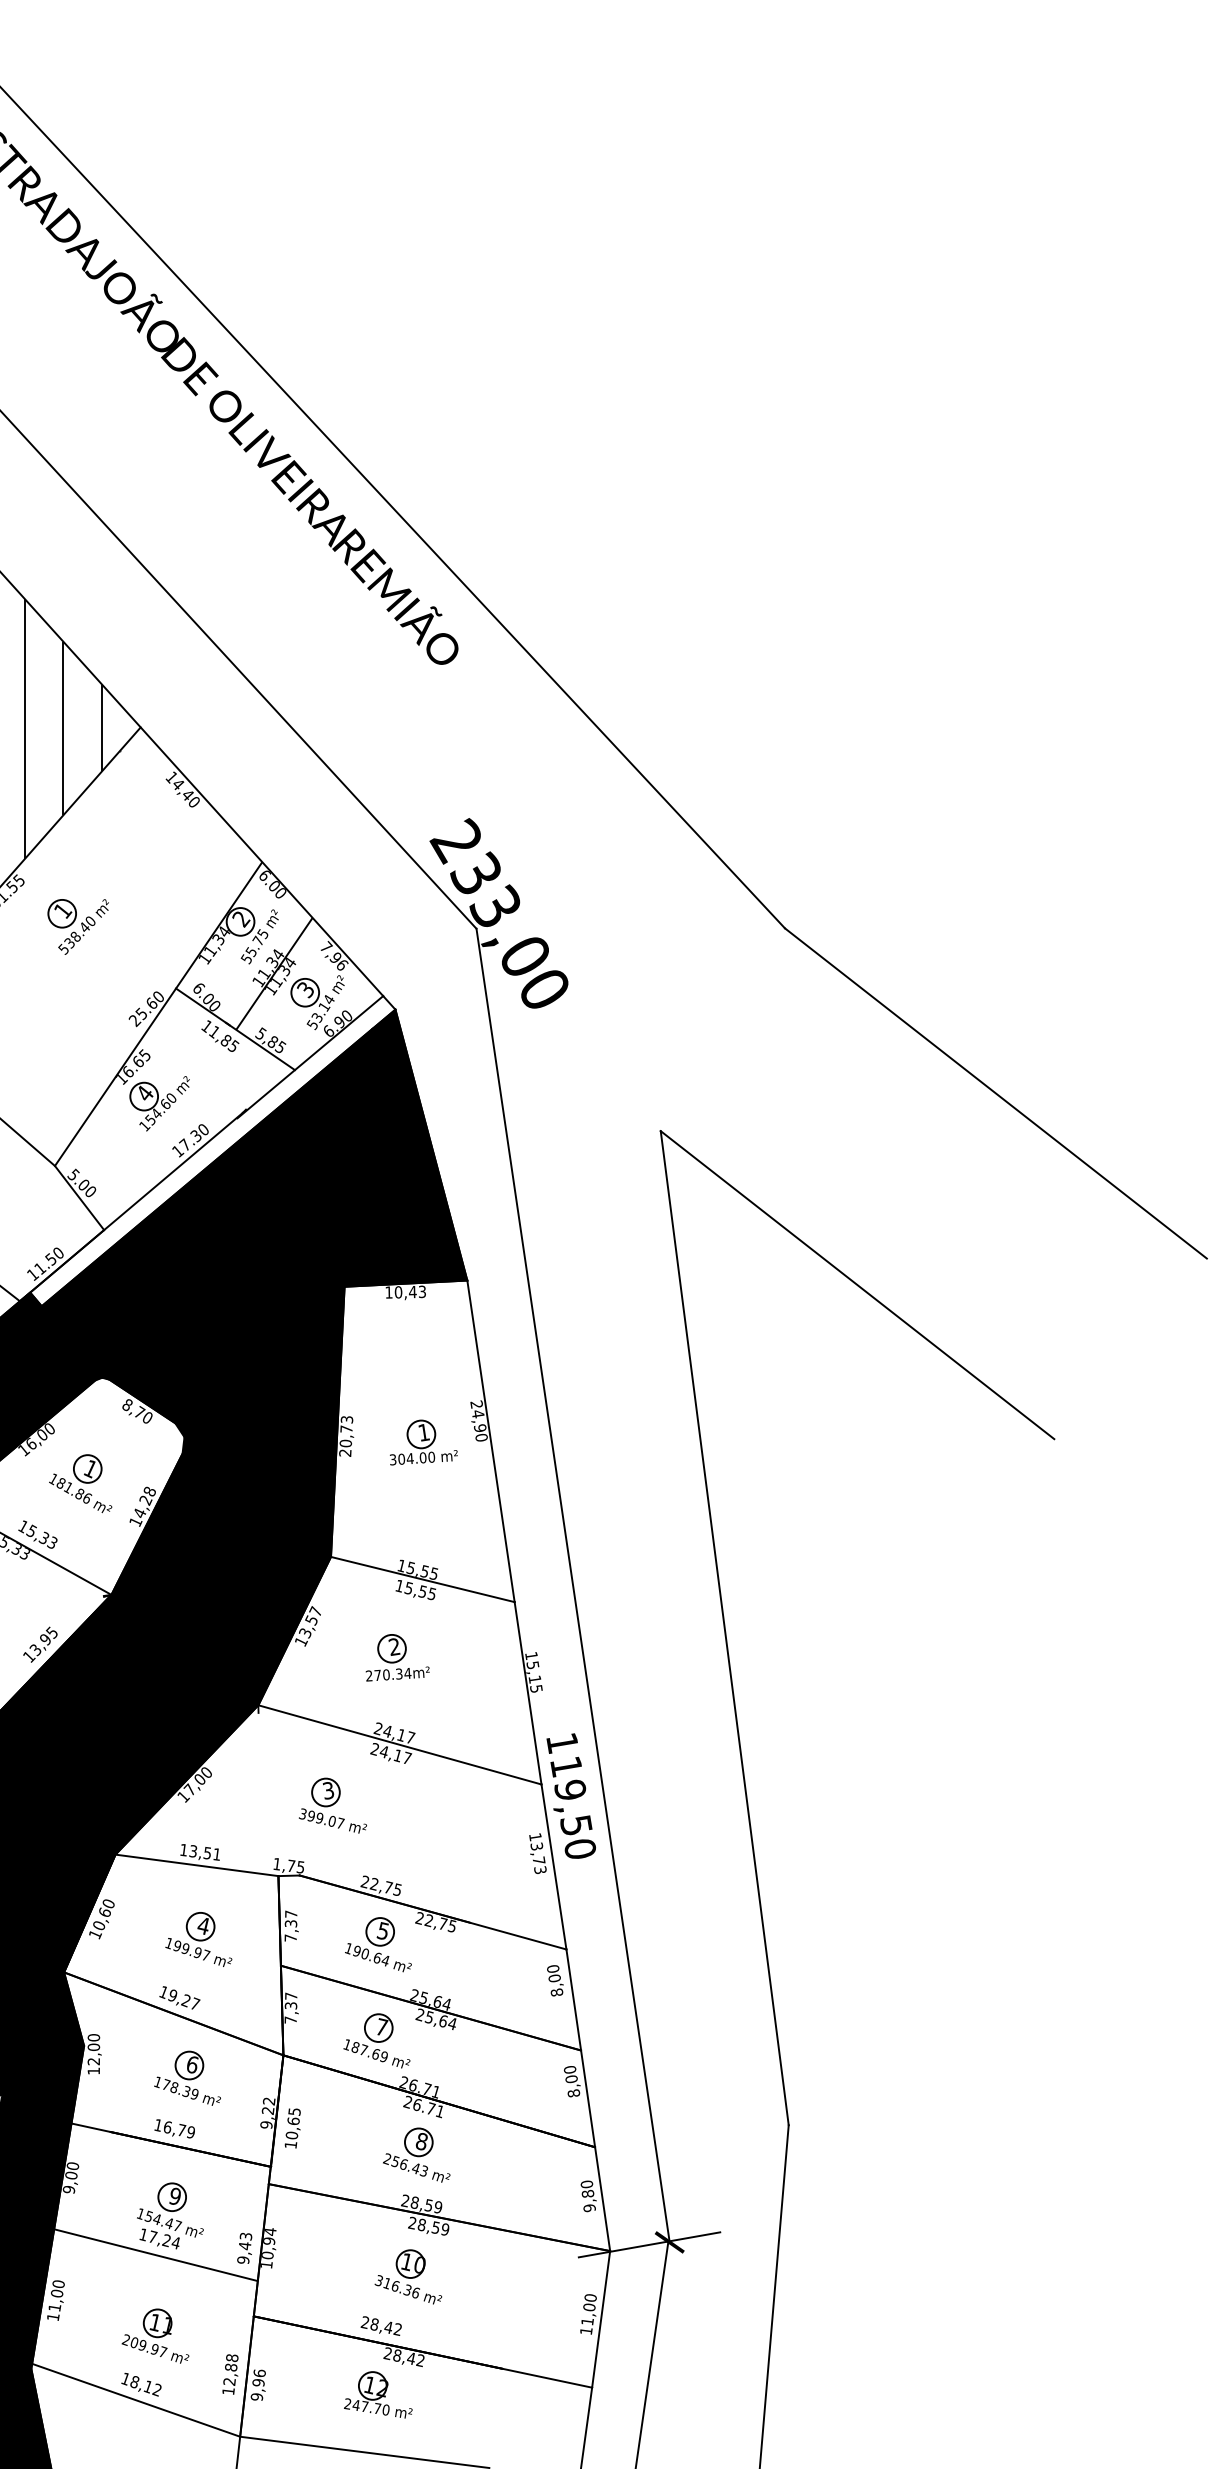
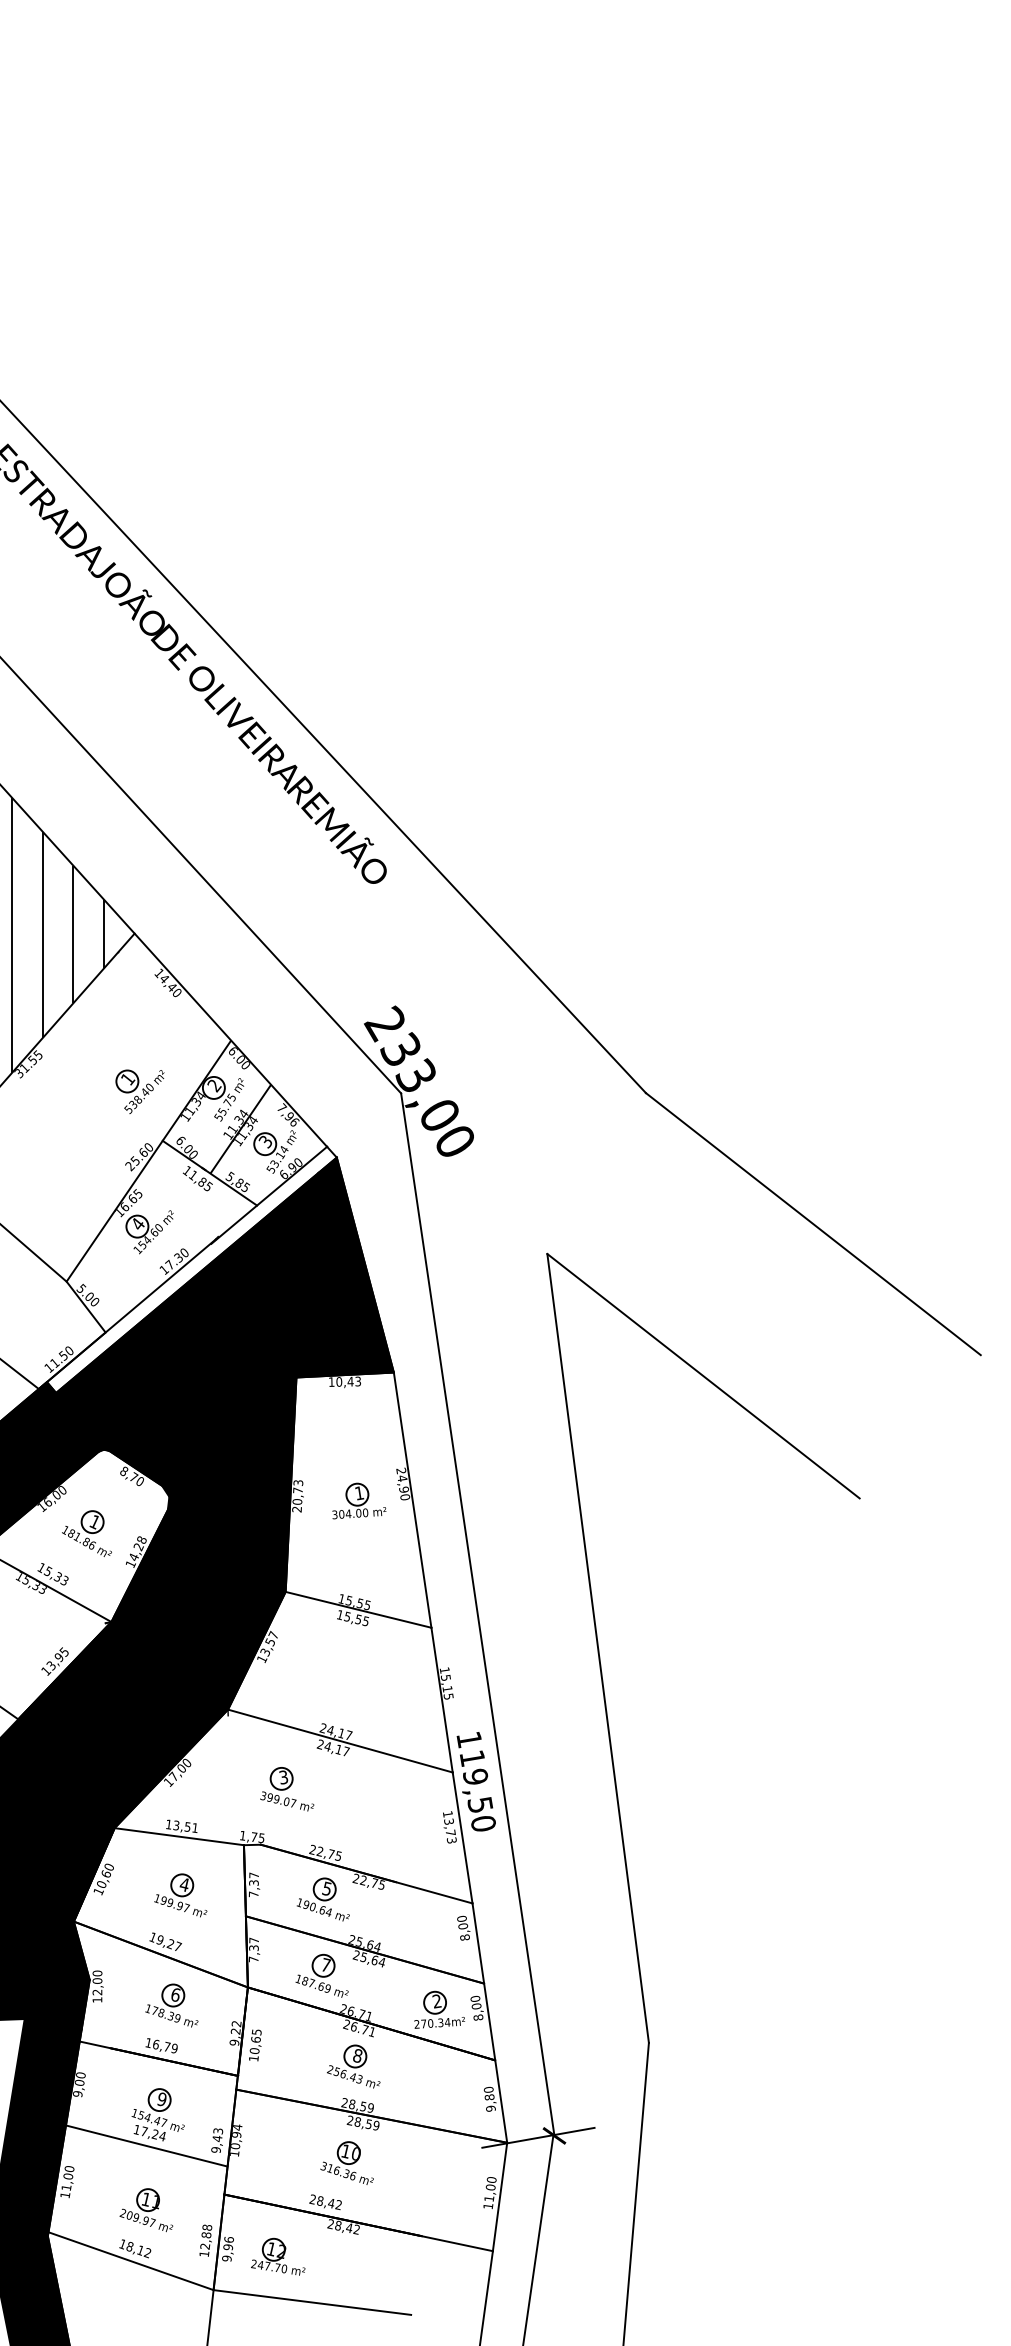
part: (77, 926) -> (139, 1091), moved
part: (397, 1657) -> (439, 2009), moved
part: (378, 2394) -> (278, 2256), moved

